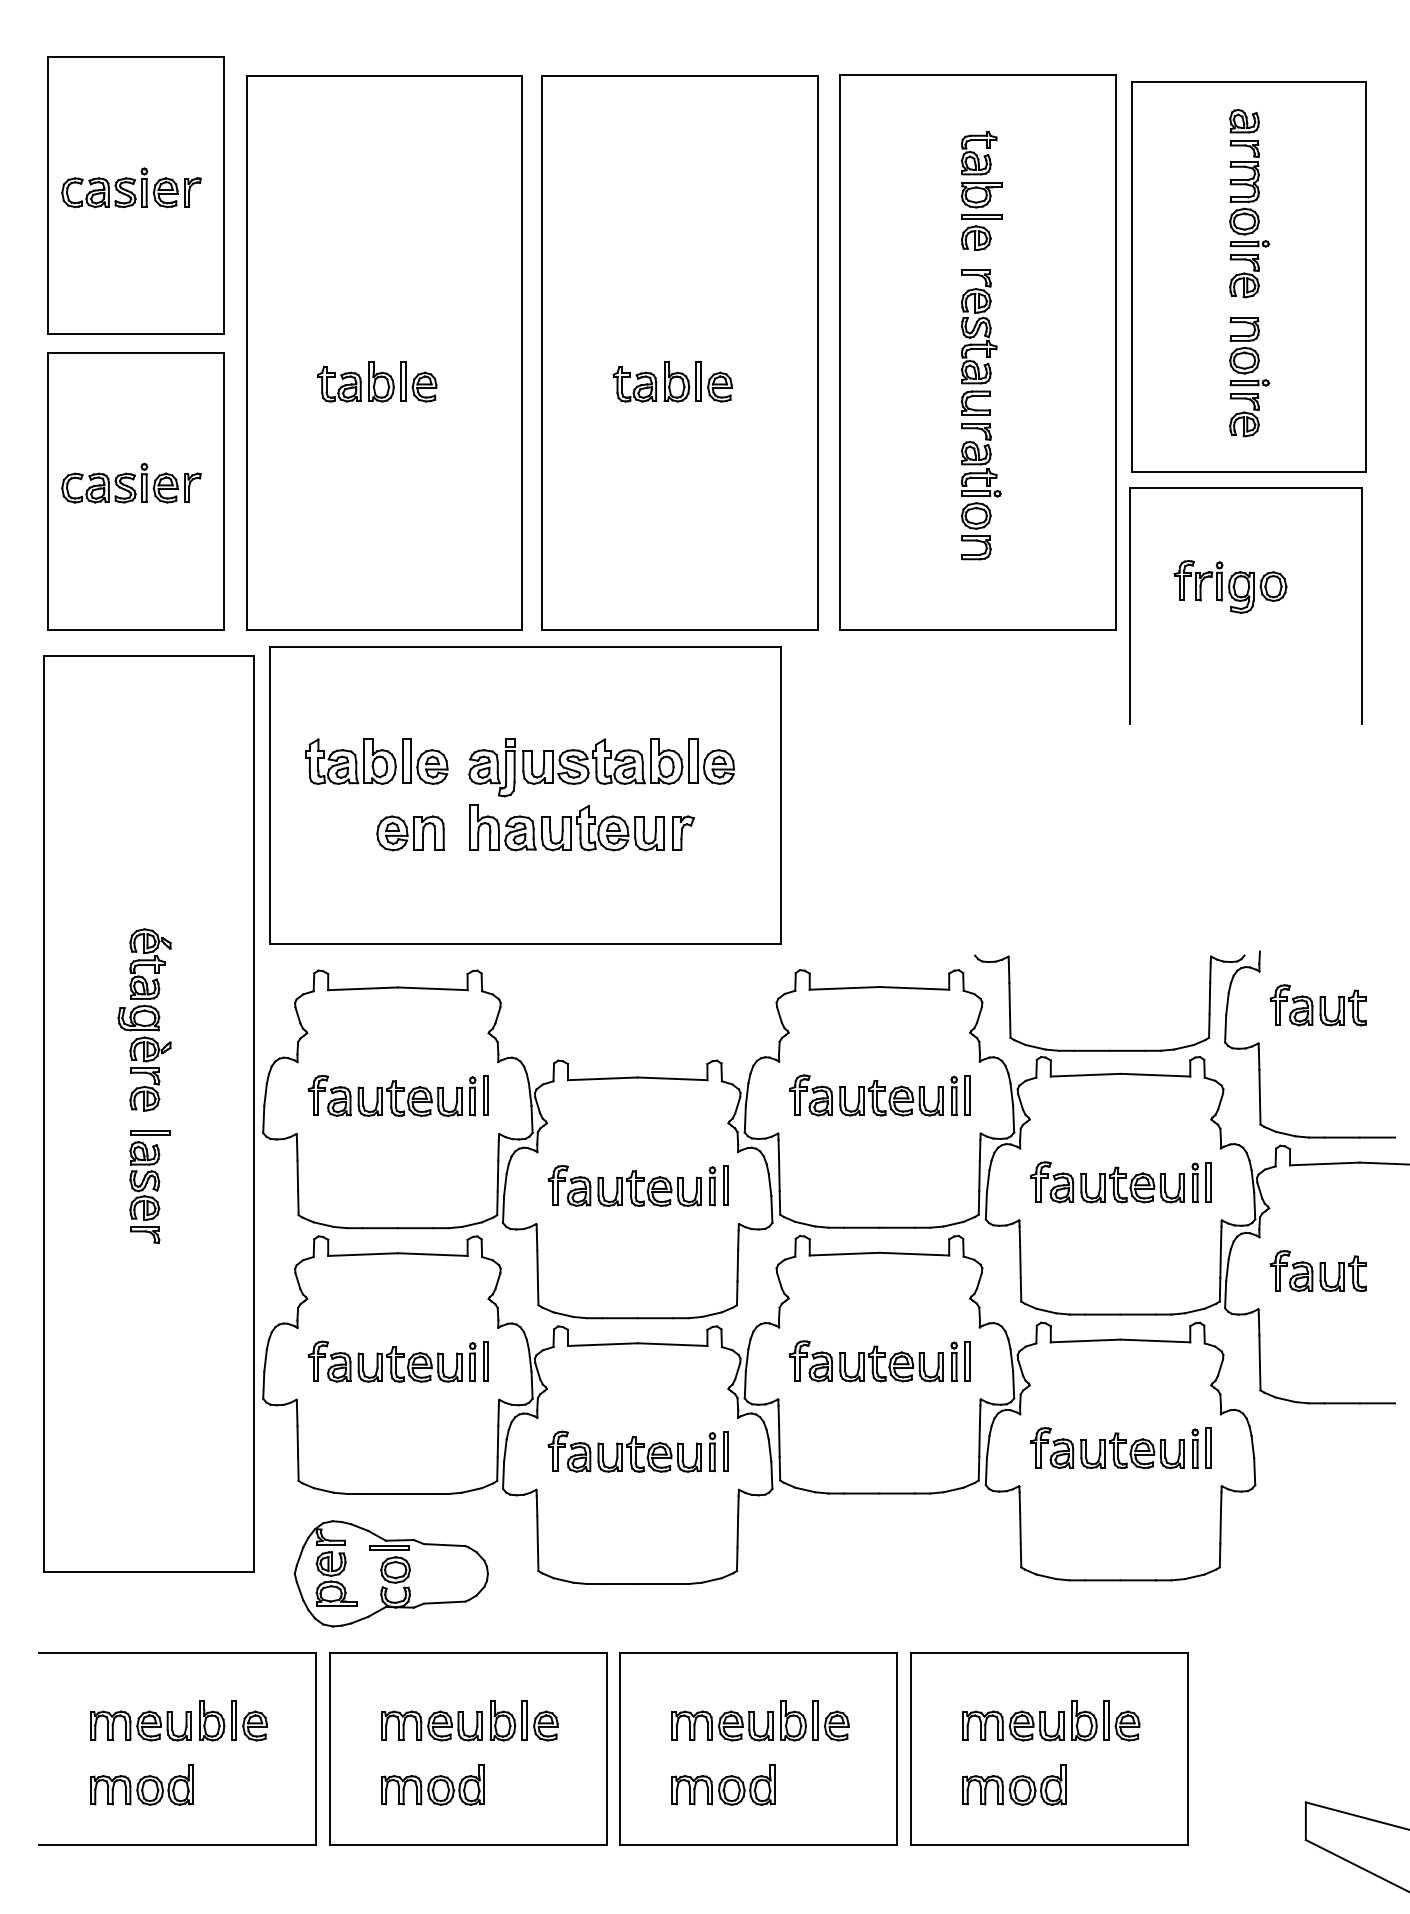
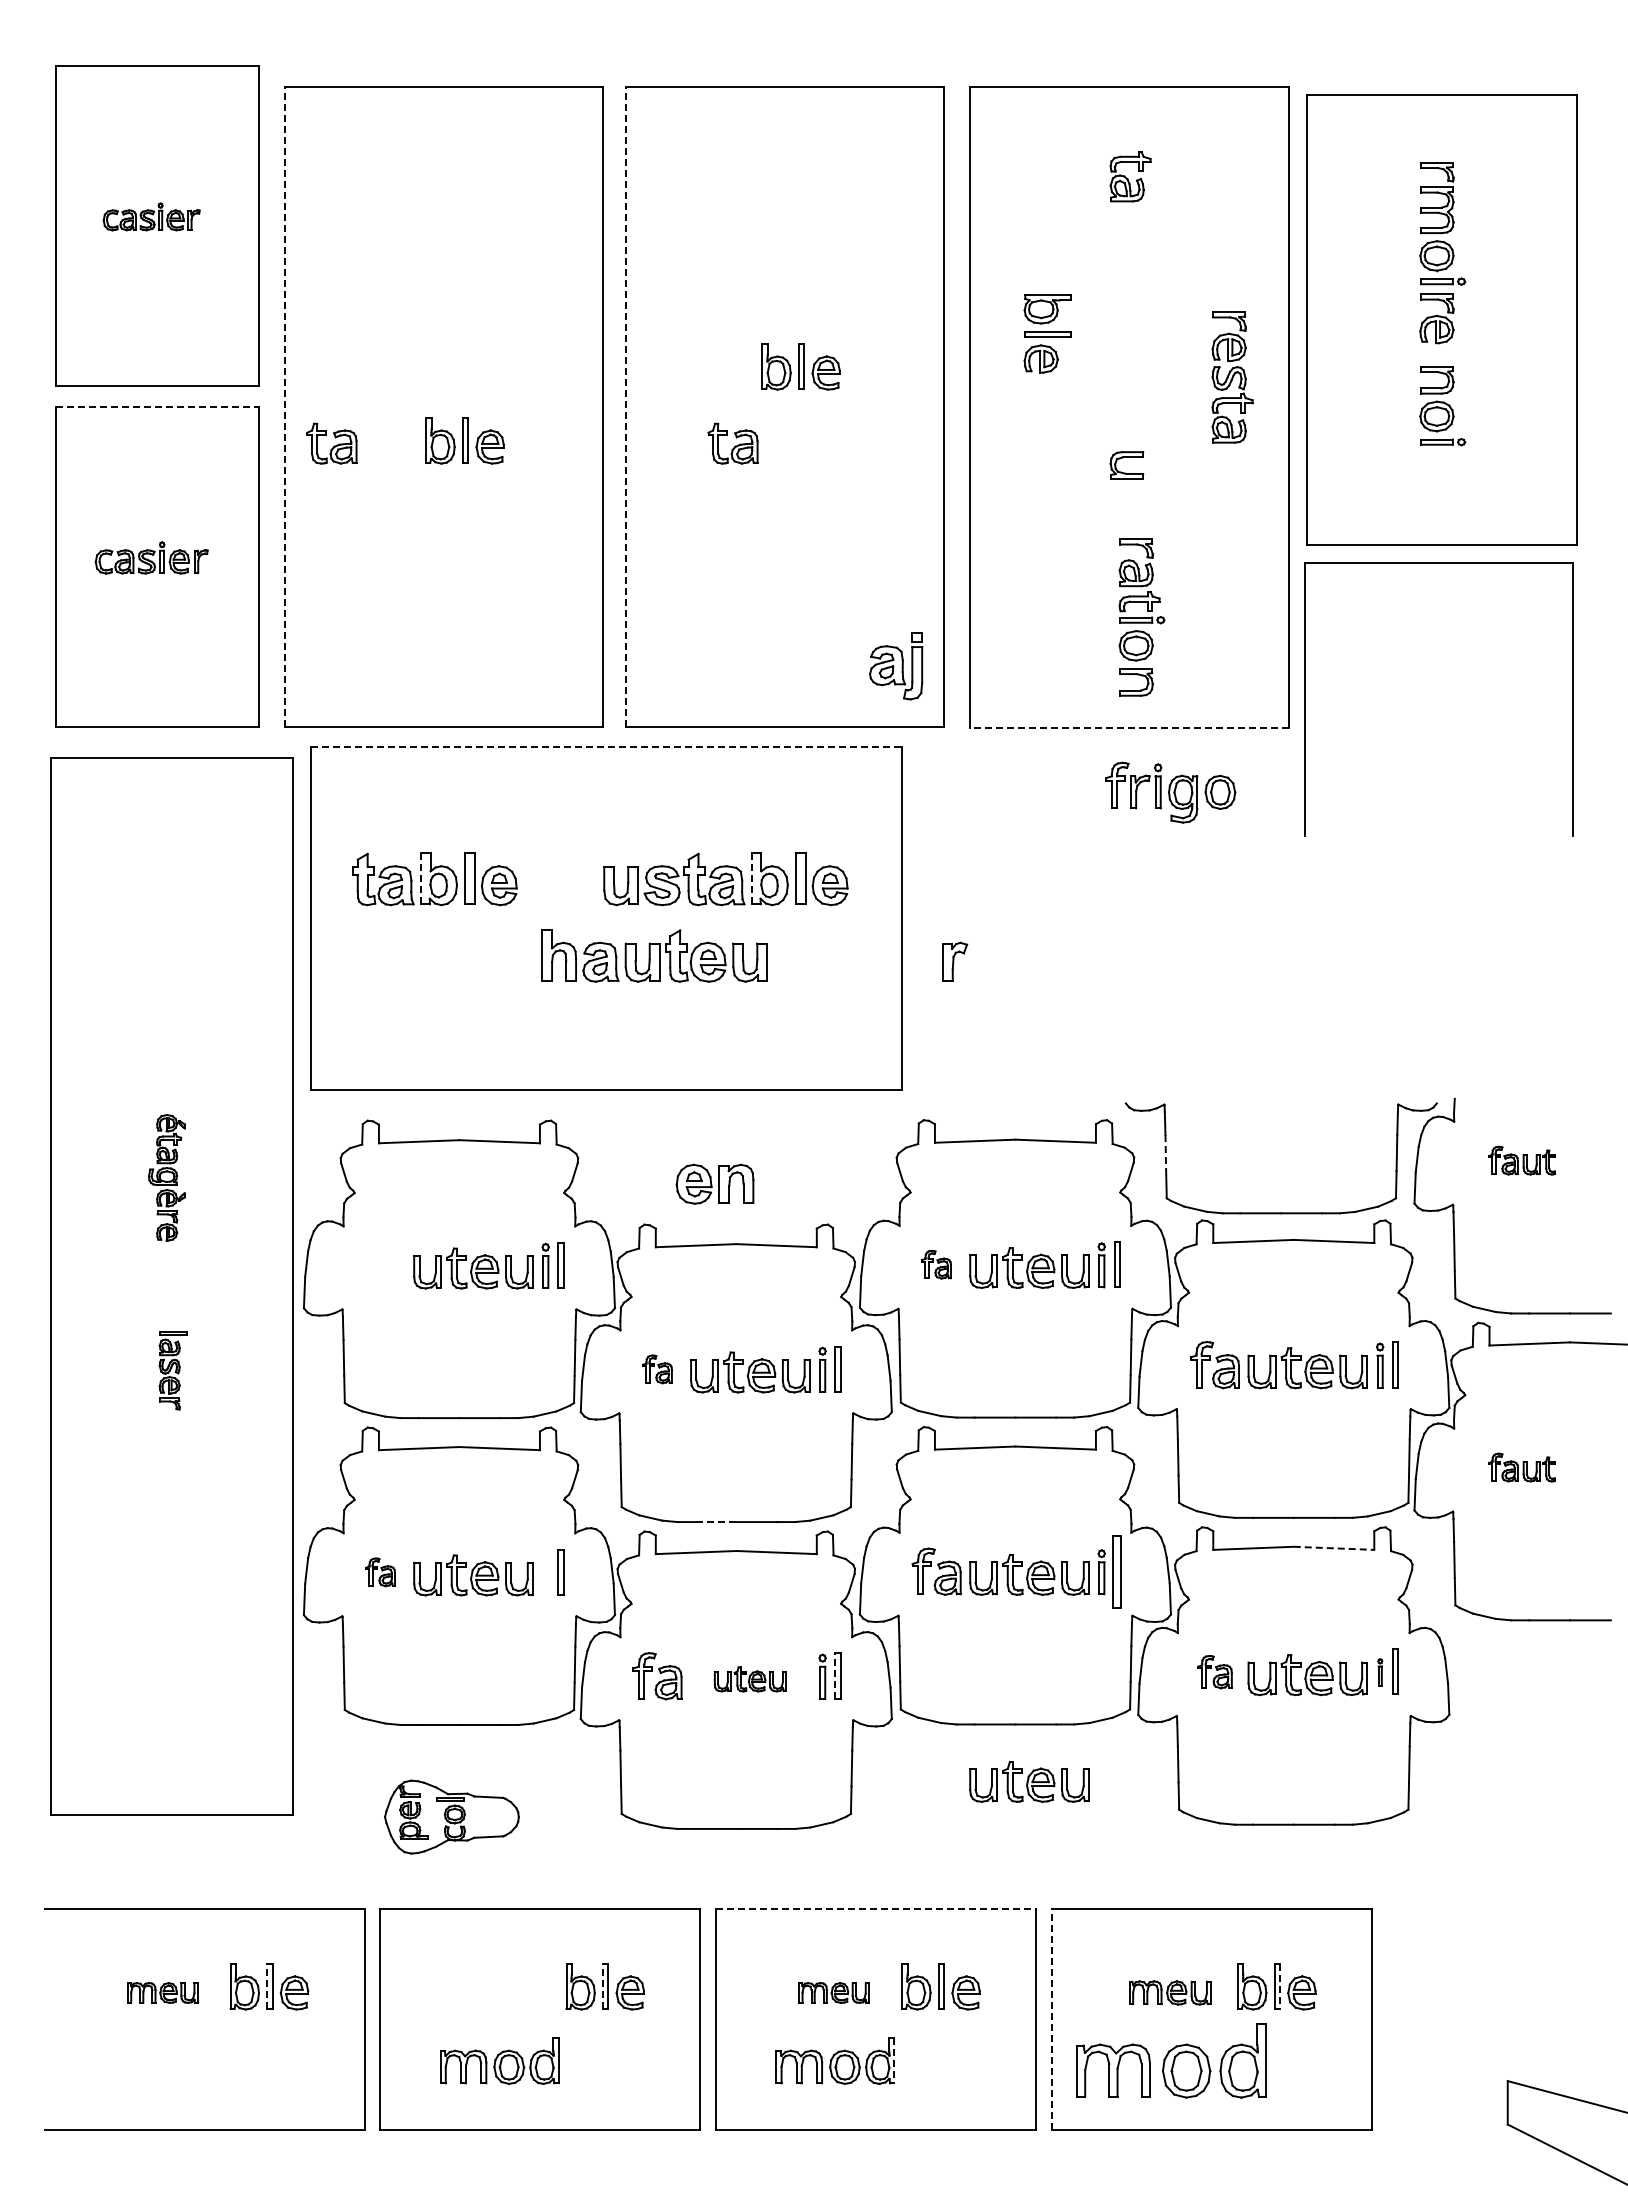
part: (1244, 120) -> (1436, 139), removed
part: (131, 187) -> (151, 216), size x0.6
part: (981, 216) -> (1047, 333), moved
part: (979, 326) -> (1232, 377), moved
line: (136, 352) -> (157, 407), solid -> dashed
line: (247, 352) -> (285, 406), solid -> dashed
line: (542, 352) -> (626, 406), solid -> dashed
part: (697, 381) -> (800, 366), moved
part: (339, 384) -> (331, 443), moved
part: (1244, 415) -> (1436, 479), removed
part: (131, 482) -> (151, 557), size x0.7
part: (980, 491) -> (1141, 617), moved
part: (1230, 586) -> (1170, 792), moved
line: (978, 630) -> (1129, 727), solid -> dashed
line: (526, 647) -> (607, 747), solid -> dashed
line: (364, 760) -> (420, 878), solid -> dashed
line: (650, 760) -> (751, 878), solid -> dashed
part: (492, 767) -> (896, 666), moved
part: (410, 832) -> (714, 1183), moved
part: (683, 832) -> (955, 961), moved
line: (1009, 999) -> (1165, 1153), solid -> dashed
part: (1317, 1005) -> (1521, 1160), size x0.6
part: (144, 1019) -> (166, 1177), size x0.6
part: (811, 1095) -> (936, 1264), size x0.6
part: (329, 1096) -> (380, 1265), removed
part: (150, 1186) -> (173, 1370), size x0.6
part: (569, 1186) -> (657, 1369), size x0.6
part: (1317, 1270) -> (1521, 1467), size x0.6
line: (620, 1318) -> (716, 1522), solid -> dashed
line: (1155, 1341) -> (1334, 1548), solid -> dashed
part: (329, 1361) -> (380, 1572), size x0.6
part: (472, 1361) -> (545, 1572), removed
part: (967, 1361) -> (1117, 1571), size x1.6
part: (1051, 1448) -> (1214, 1672), size x0.7
part: (1195, 1448) -> (1380, 1672), size x0.6
line: (723, 1451) -> (835, 1676), solid -> dashed
part: (650, 1454) -> (750, 1679), size x0.6
part: (891, 1542) -> (1029, 1781), added
part: (391, 1573) -> (451, 1816), size x0.6
line: (759, 1653) -> (876, 1909), solid -> dashed
line: (231, 1720) -> (267, 1986), solid -> dashed
line: (522, 1720) -> (603, 1986), solid -> dashed
line: (1108, 1720) -> (1279, 1986), solid -> dashed
part: (140, 1725) -> (162, 1992), size x0.6
part: (431, 1725) -> (498, 1992), removed
part: (721, 1725) -> (833, 1992), size x0.6
part: (1012, 1725) -> (1169, 1992), size x0.7
line: (911, 1748) -> (1052, 2018), solid -> dashed
part: (141, 1784) -> (163, 2060), removed
line: (774, 1784) -> (894, 2060), solid -> dashed
part: (1013, 1784) -> (1170, 2060), size x1.6

